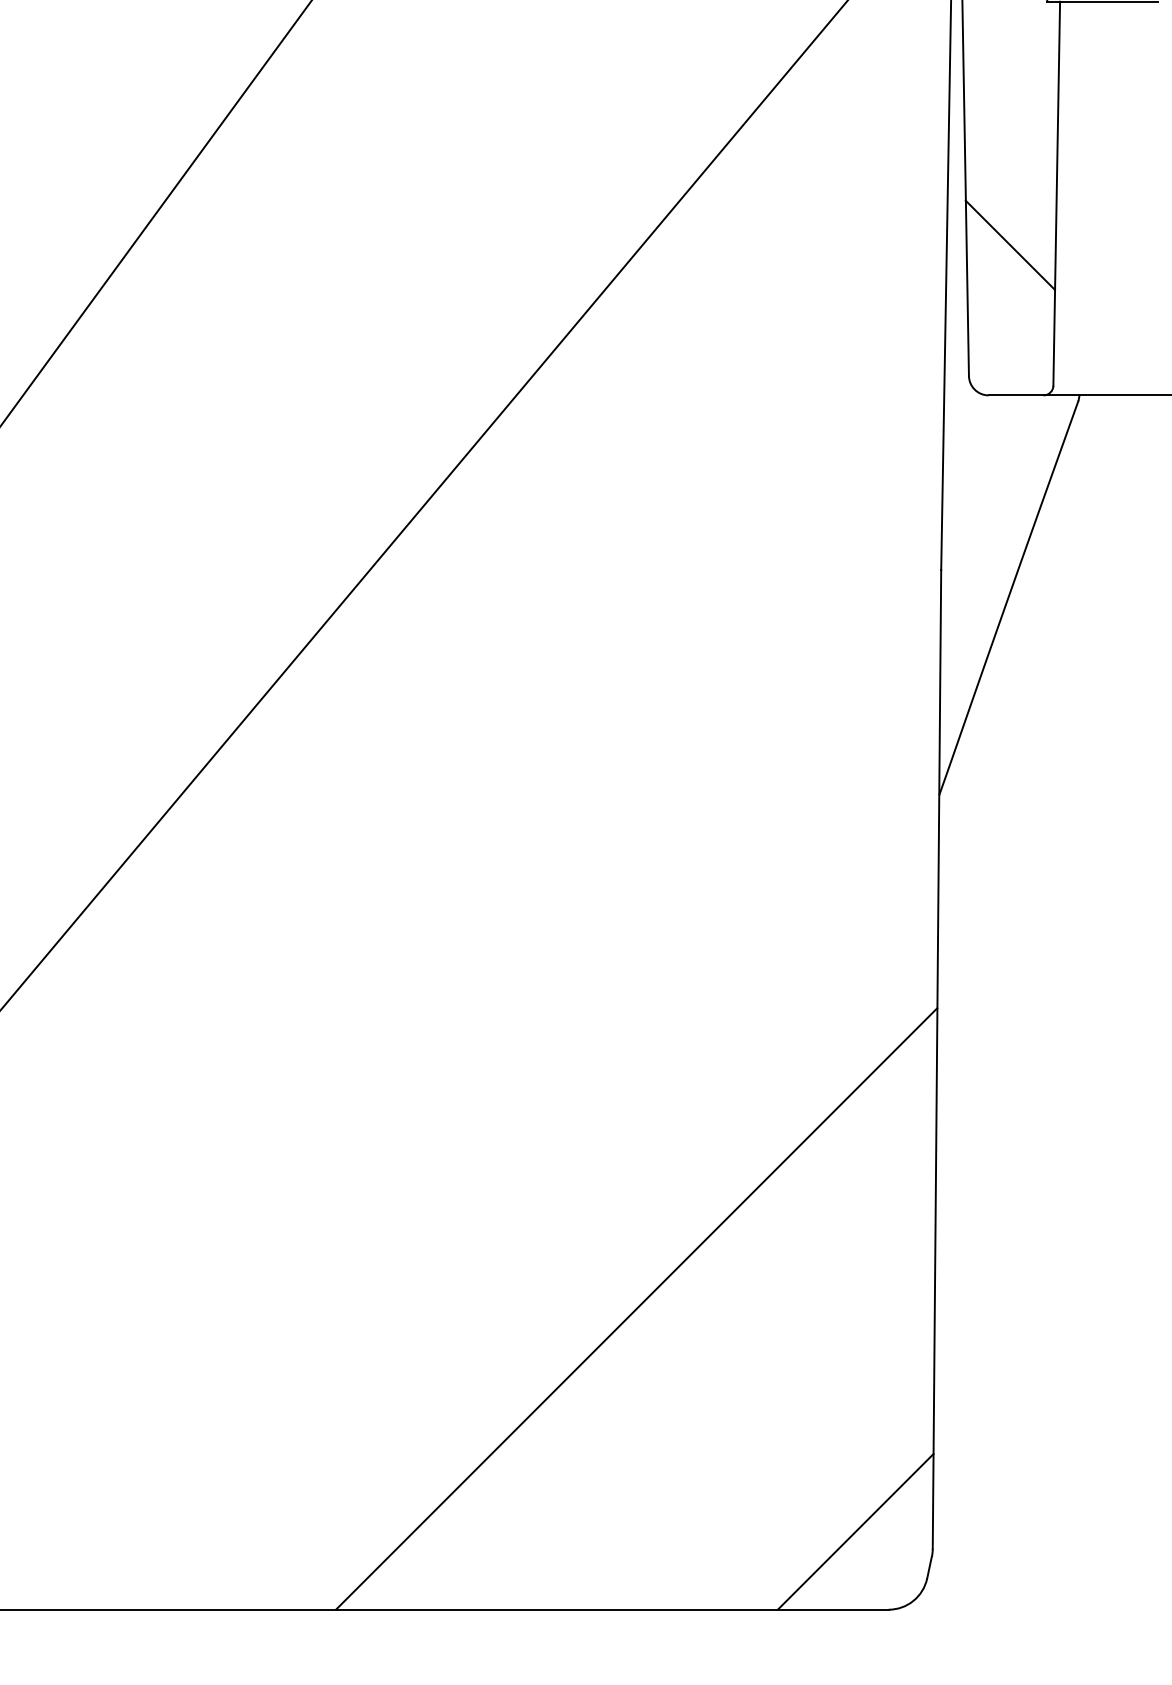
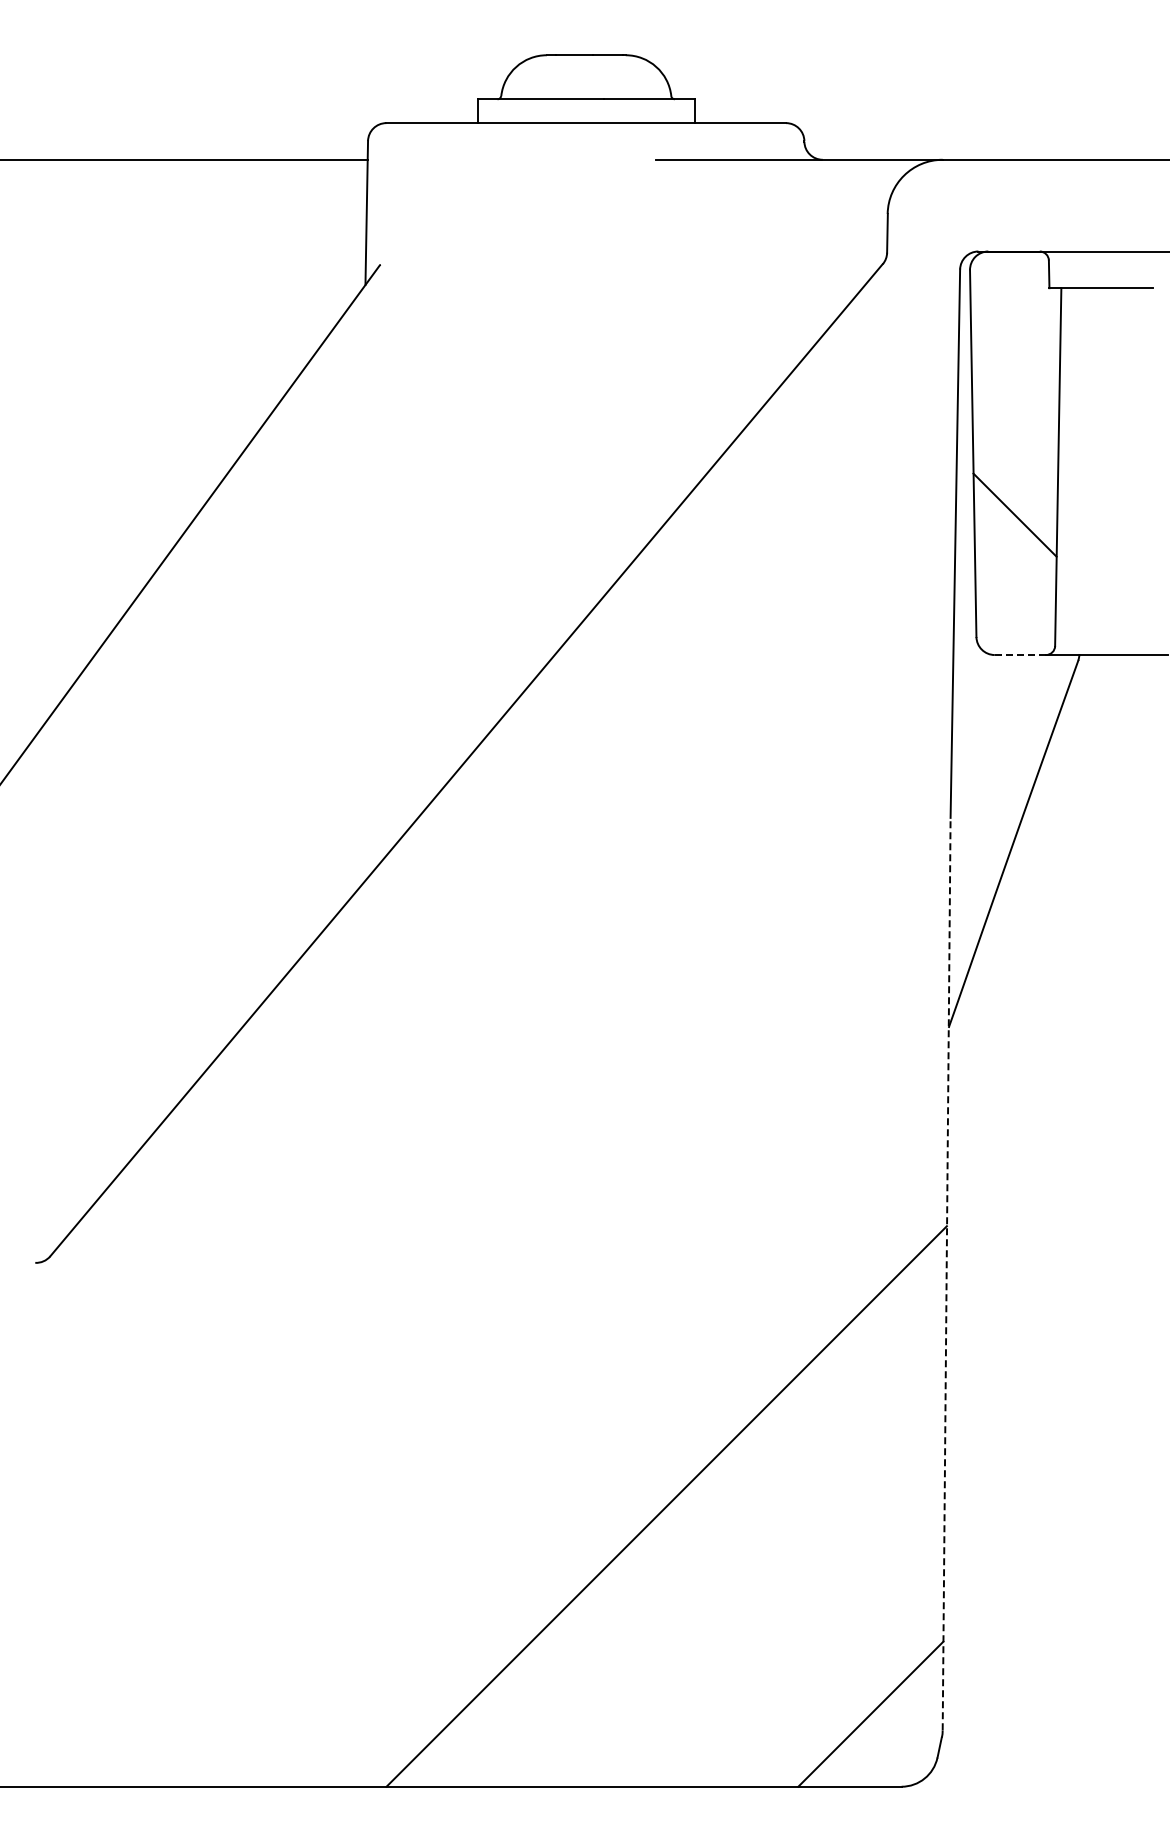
line: (1016, 395) -> (1020, 655), solid -> dashed
line: (936, 1059) -> (946, 1273), solid -> dashed

